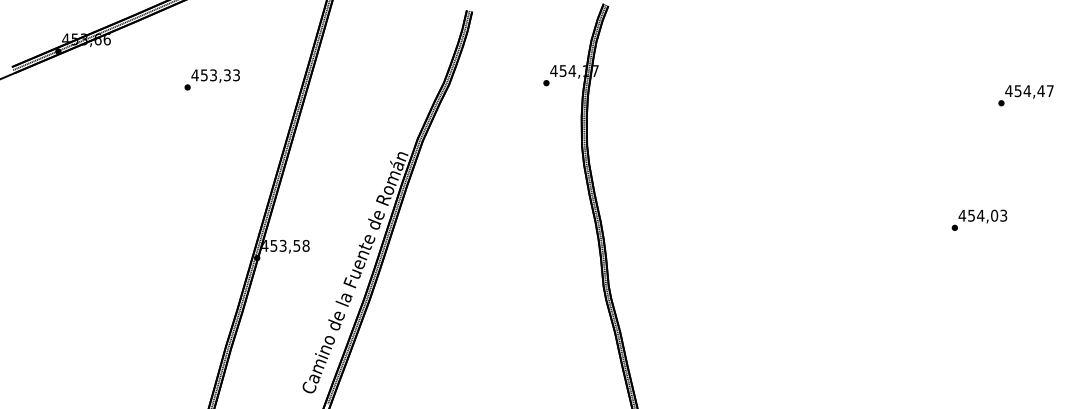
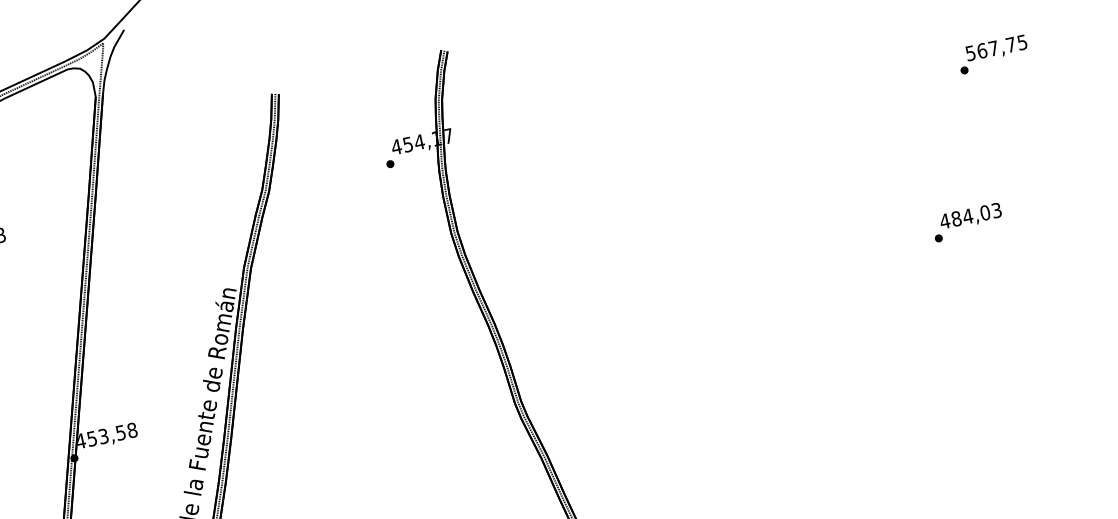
text: (1029, 91) -> (996, 48), 454,47 -> 567,75
text: (971, 215) -> (956, 218), 454,03 -> 484,03

